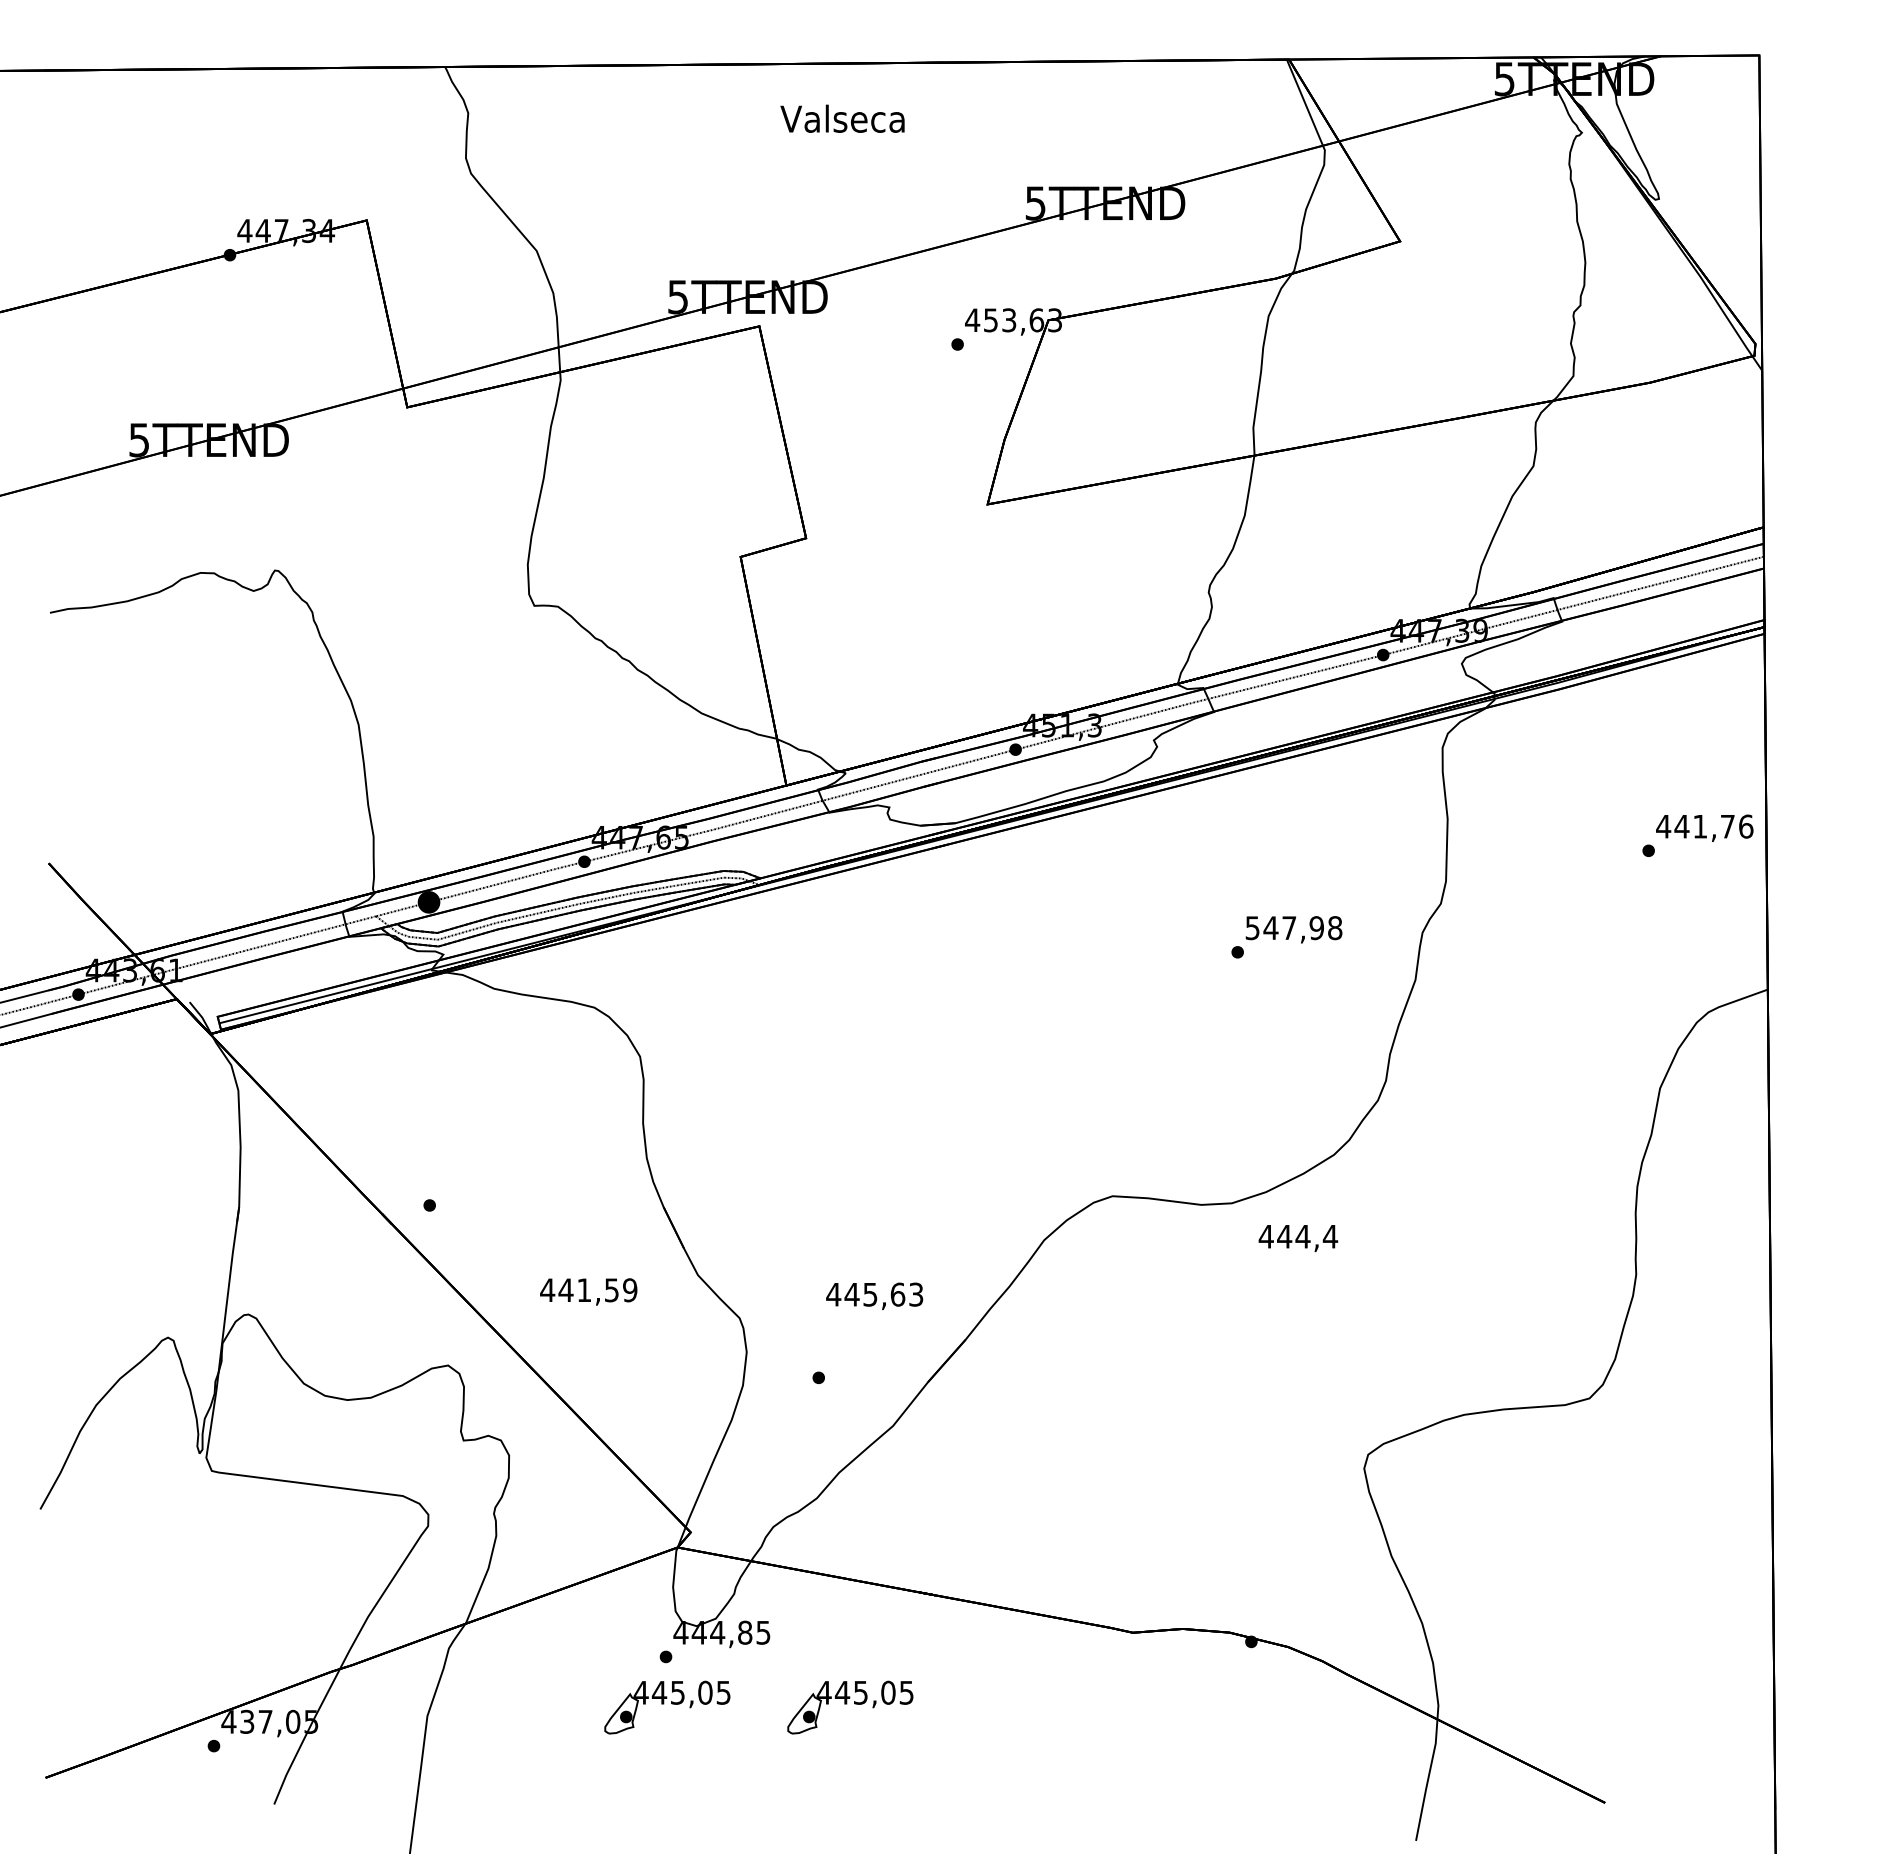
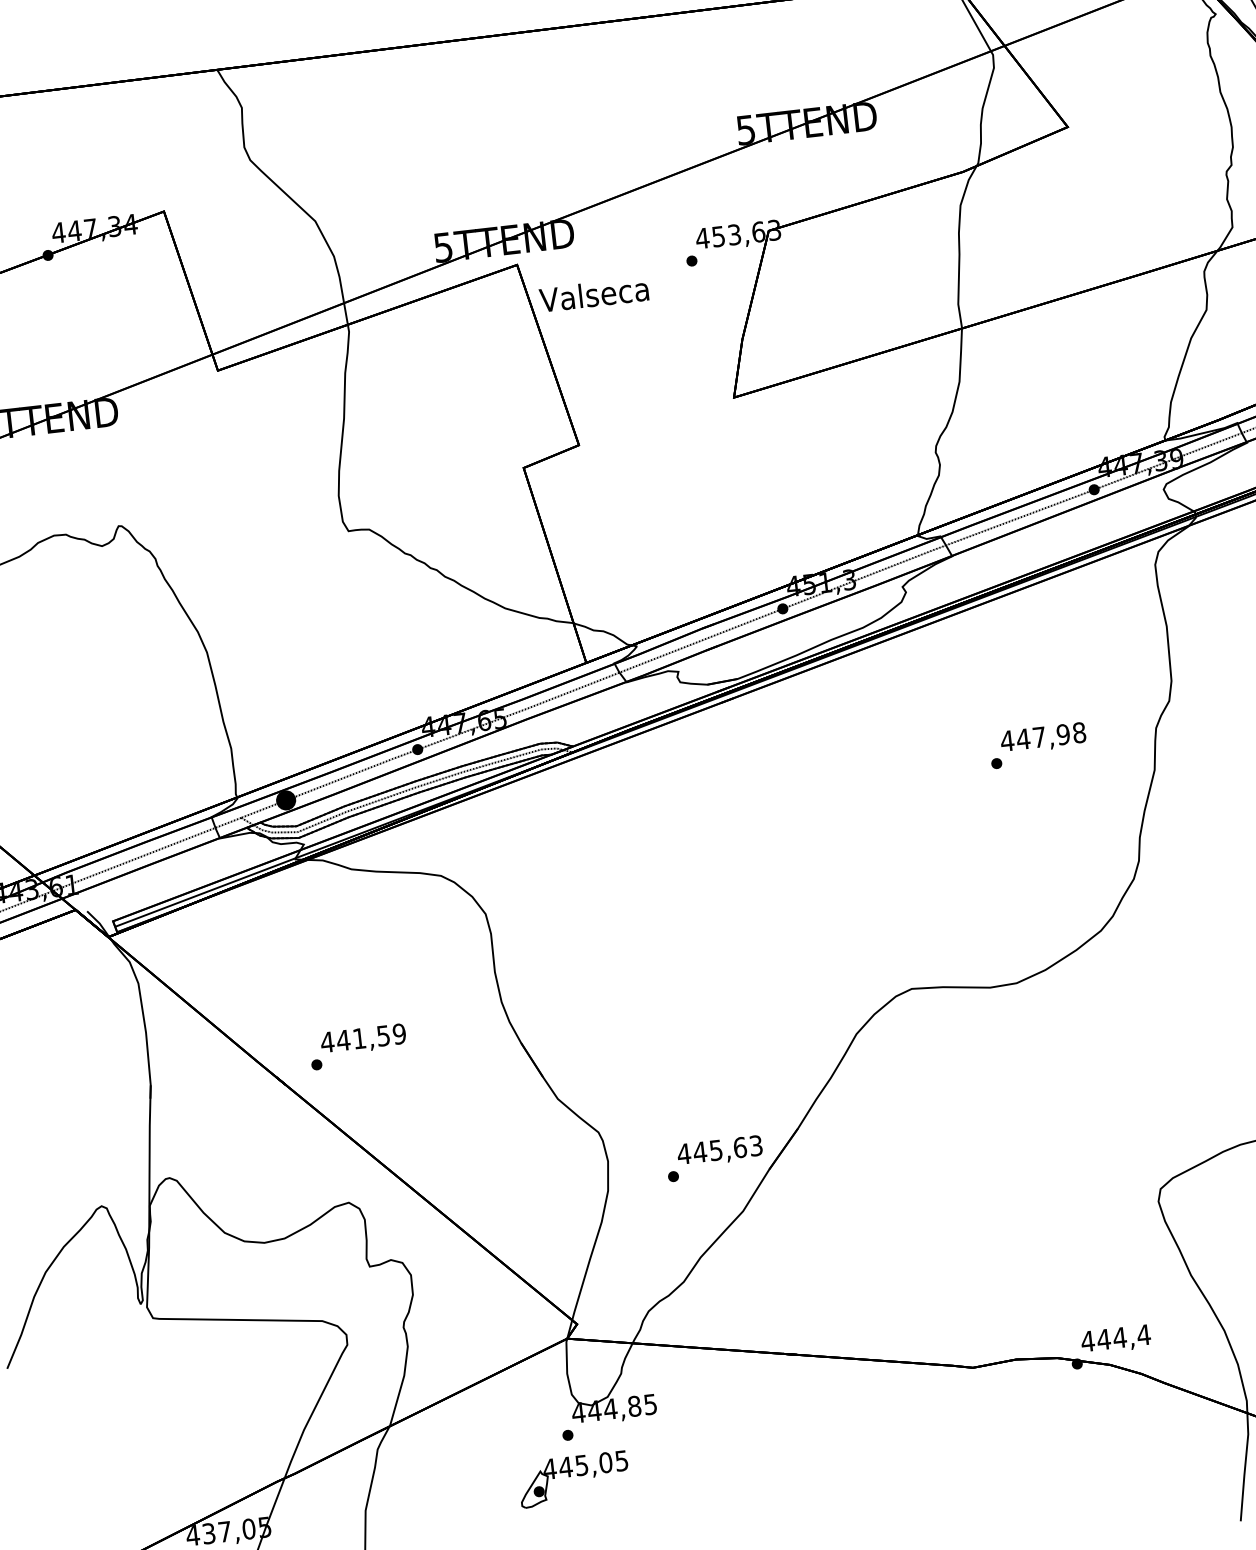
text: (842, 118) -> (593, 294), moved
text: (1252, 928) -> (1007, 741), 547,98 -> 447,98
text: (1298, 1238) -> (1116, 1339), moved
text: (588, 1291) -> (363, 1039), moved
text: (874, 1295) -> (719, 1150), moved
part: (850, 1707) -> (733, 1461), removed

